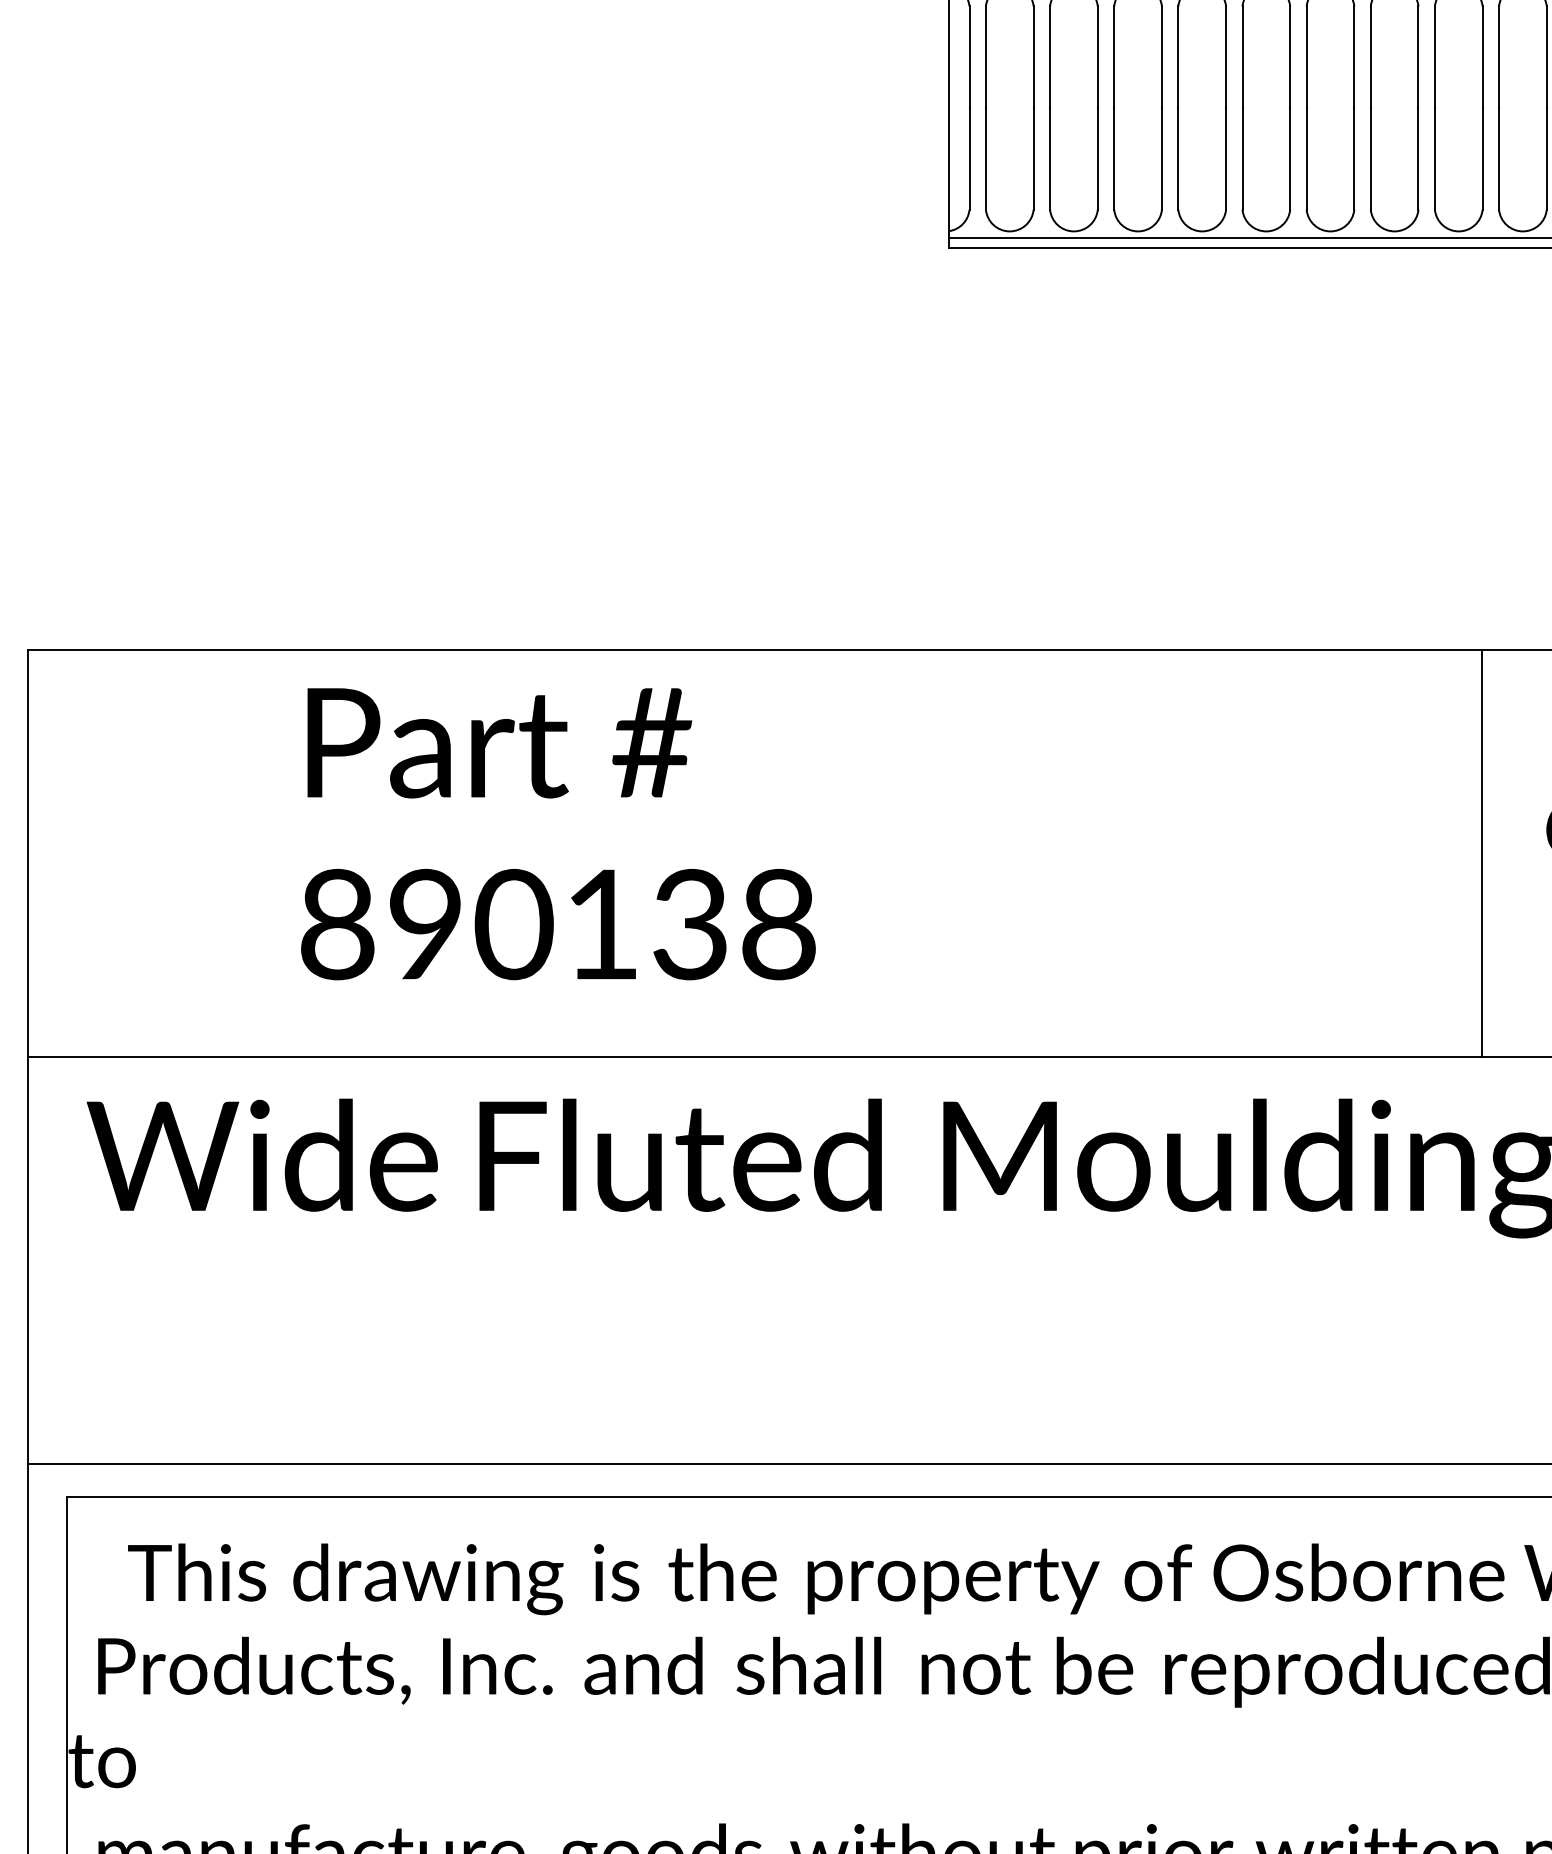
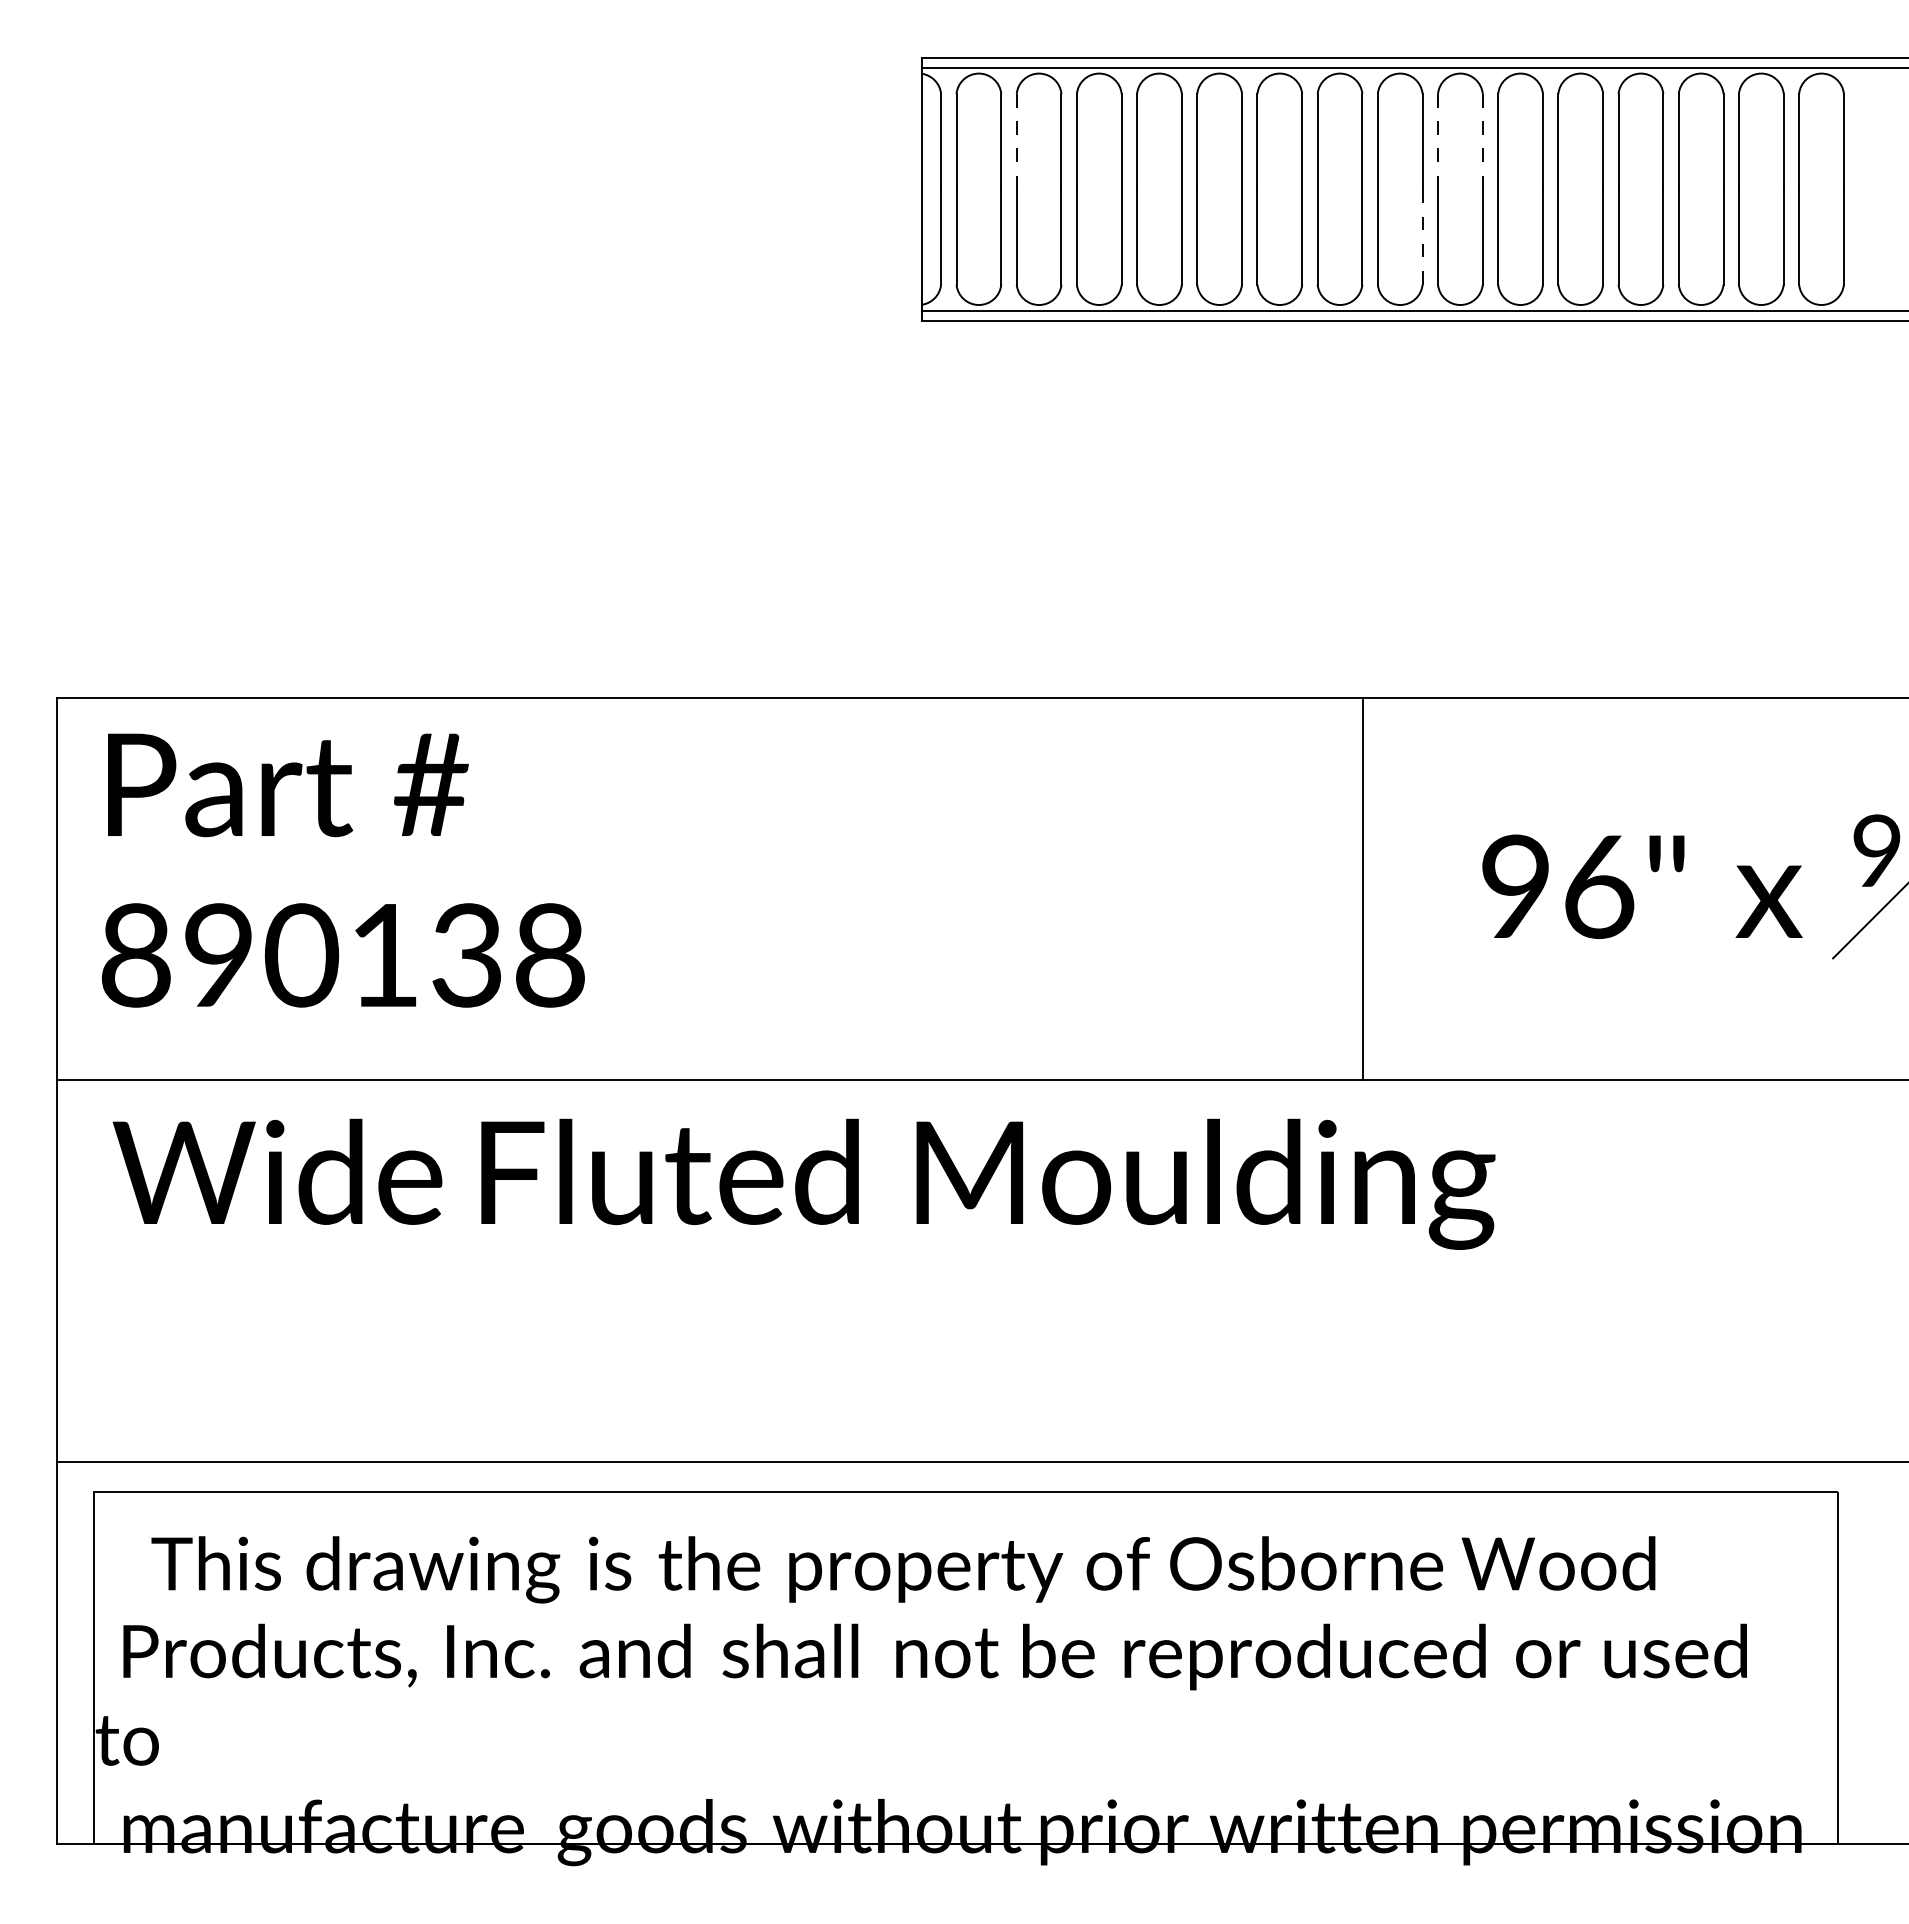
line: (1049, 57) -> (1016, 141), solid -> dashed
line: (1499, 57) -> (1438, 141), solid -> dashed
line: (1546, 57) -> (1482, 141), solid -> dashed
line: (1482, 159) -> (1422, 237), solid -> dashed
text: (557, 834) -> (342, 870), moved
line: (1481, 853) -> (1362, 888), moved

